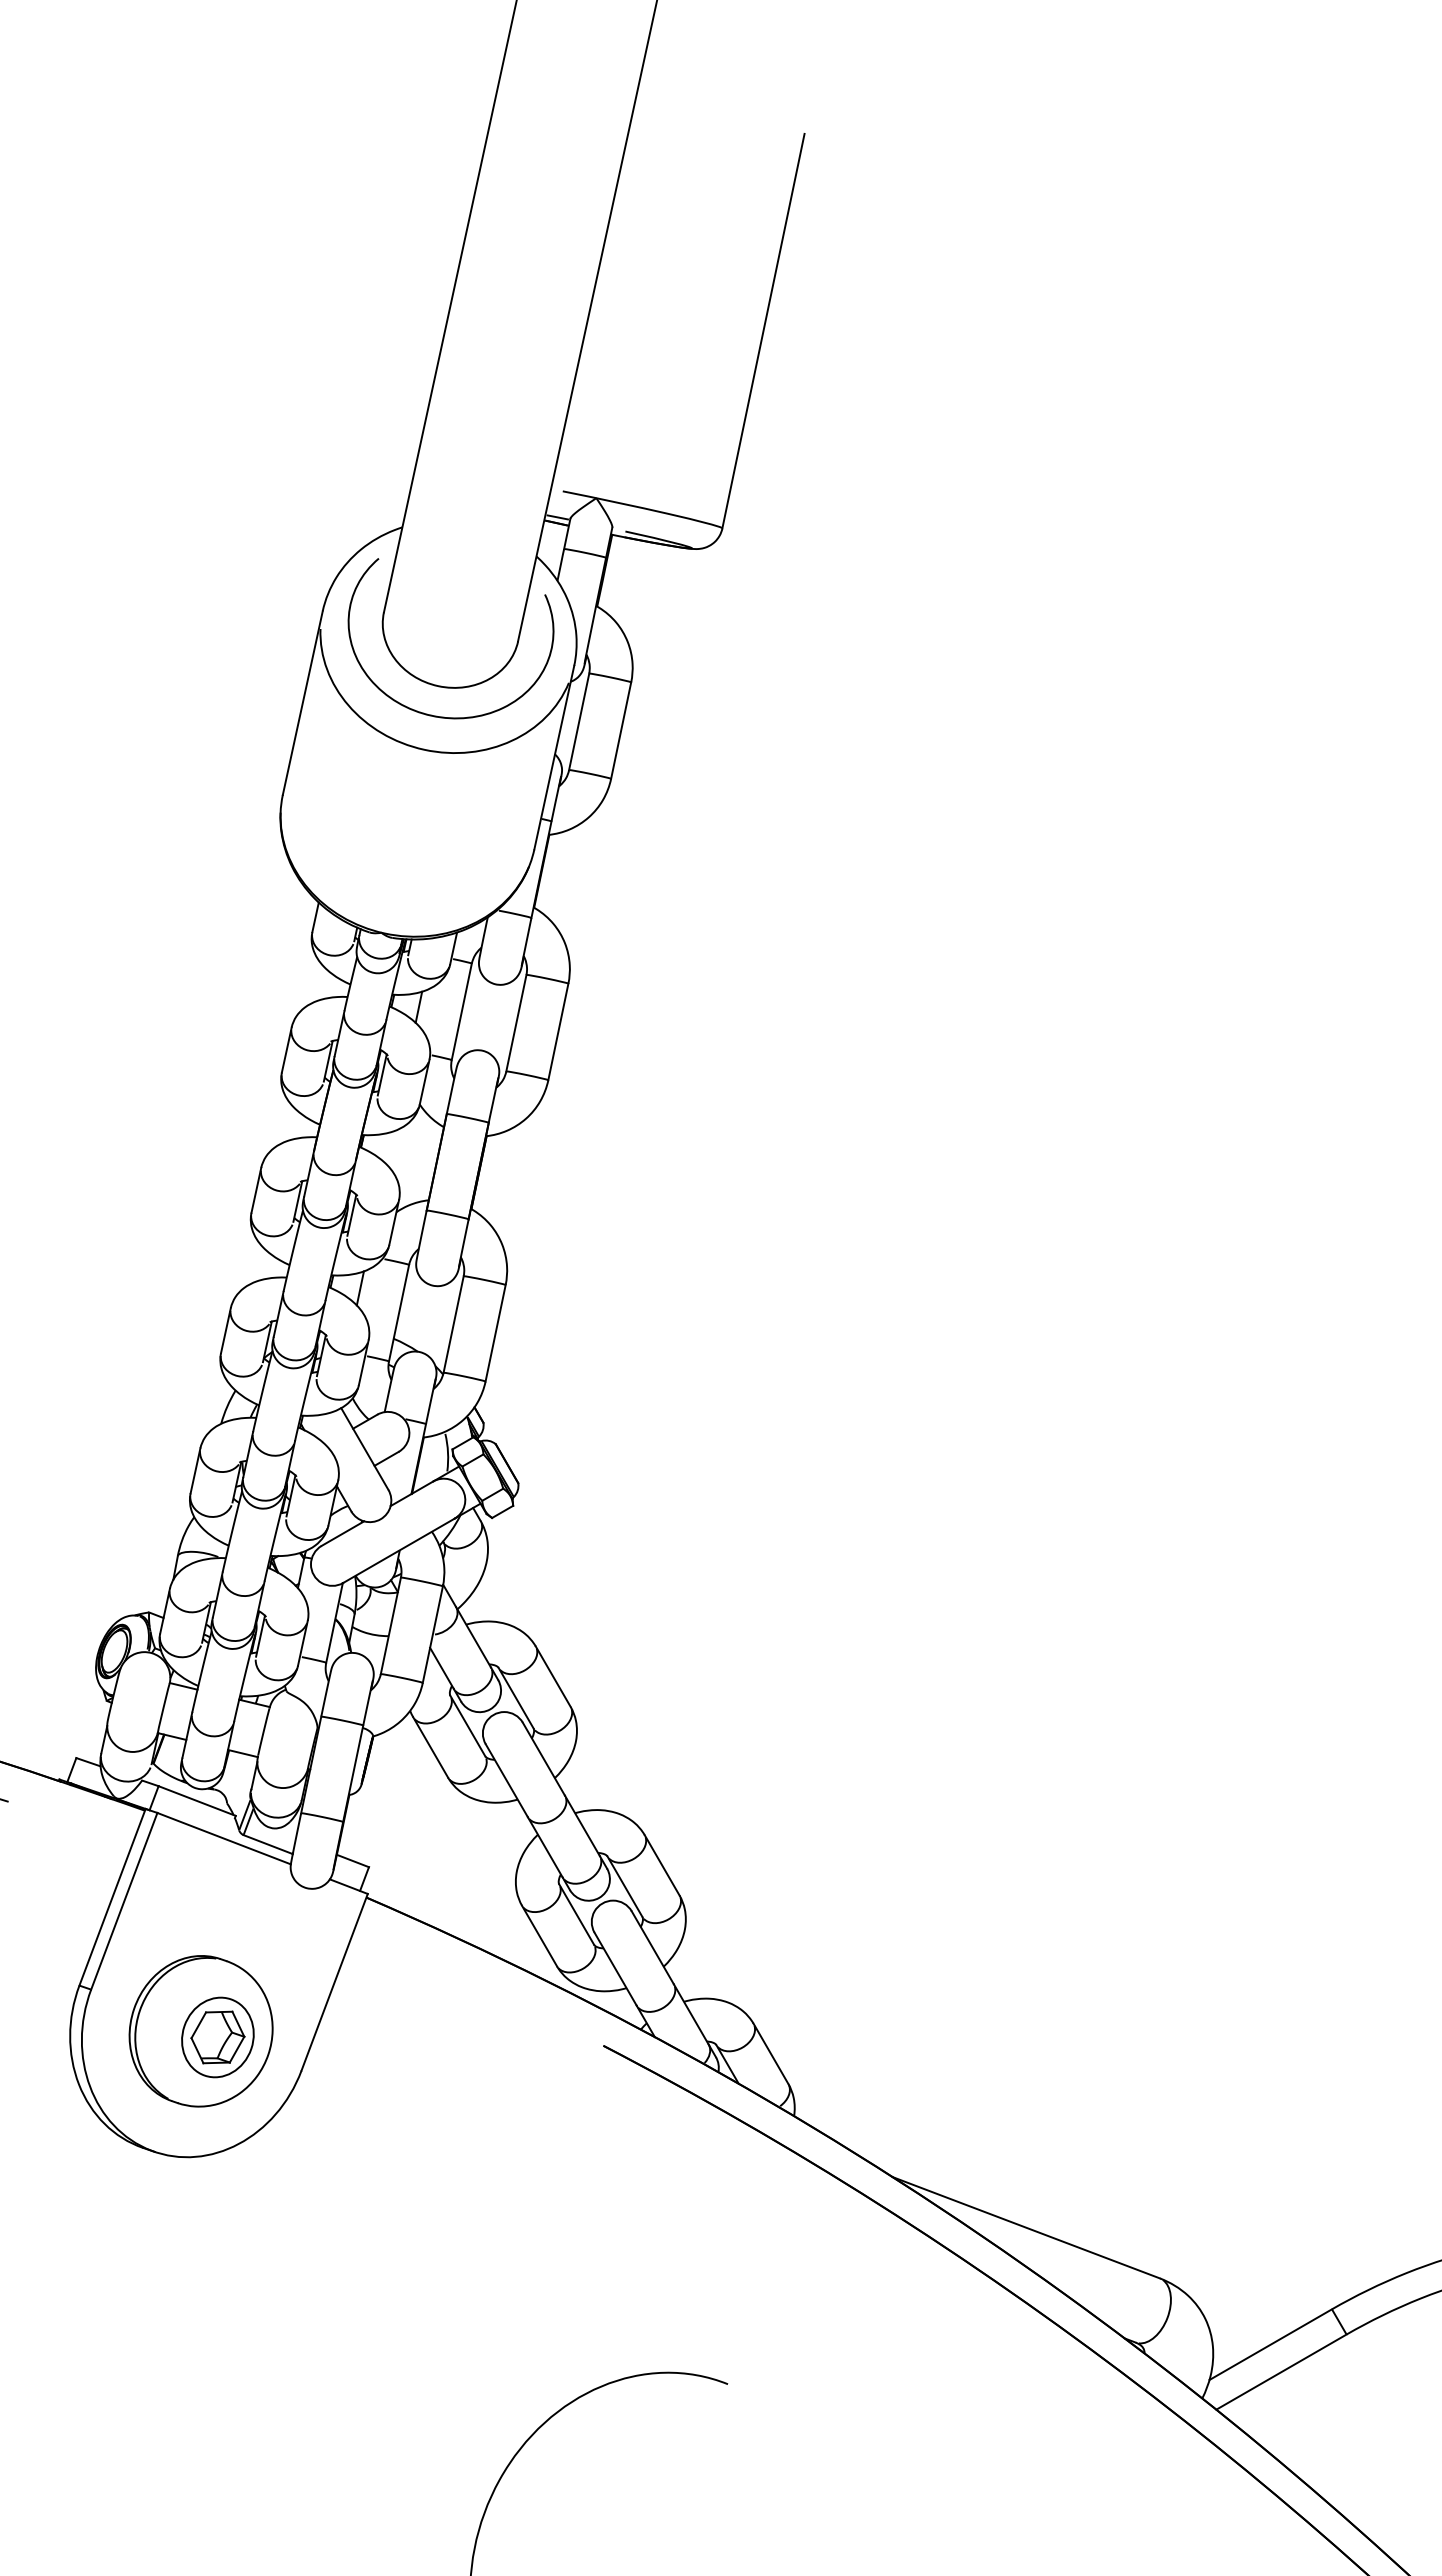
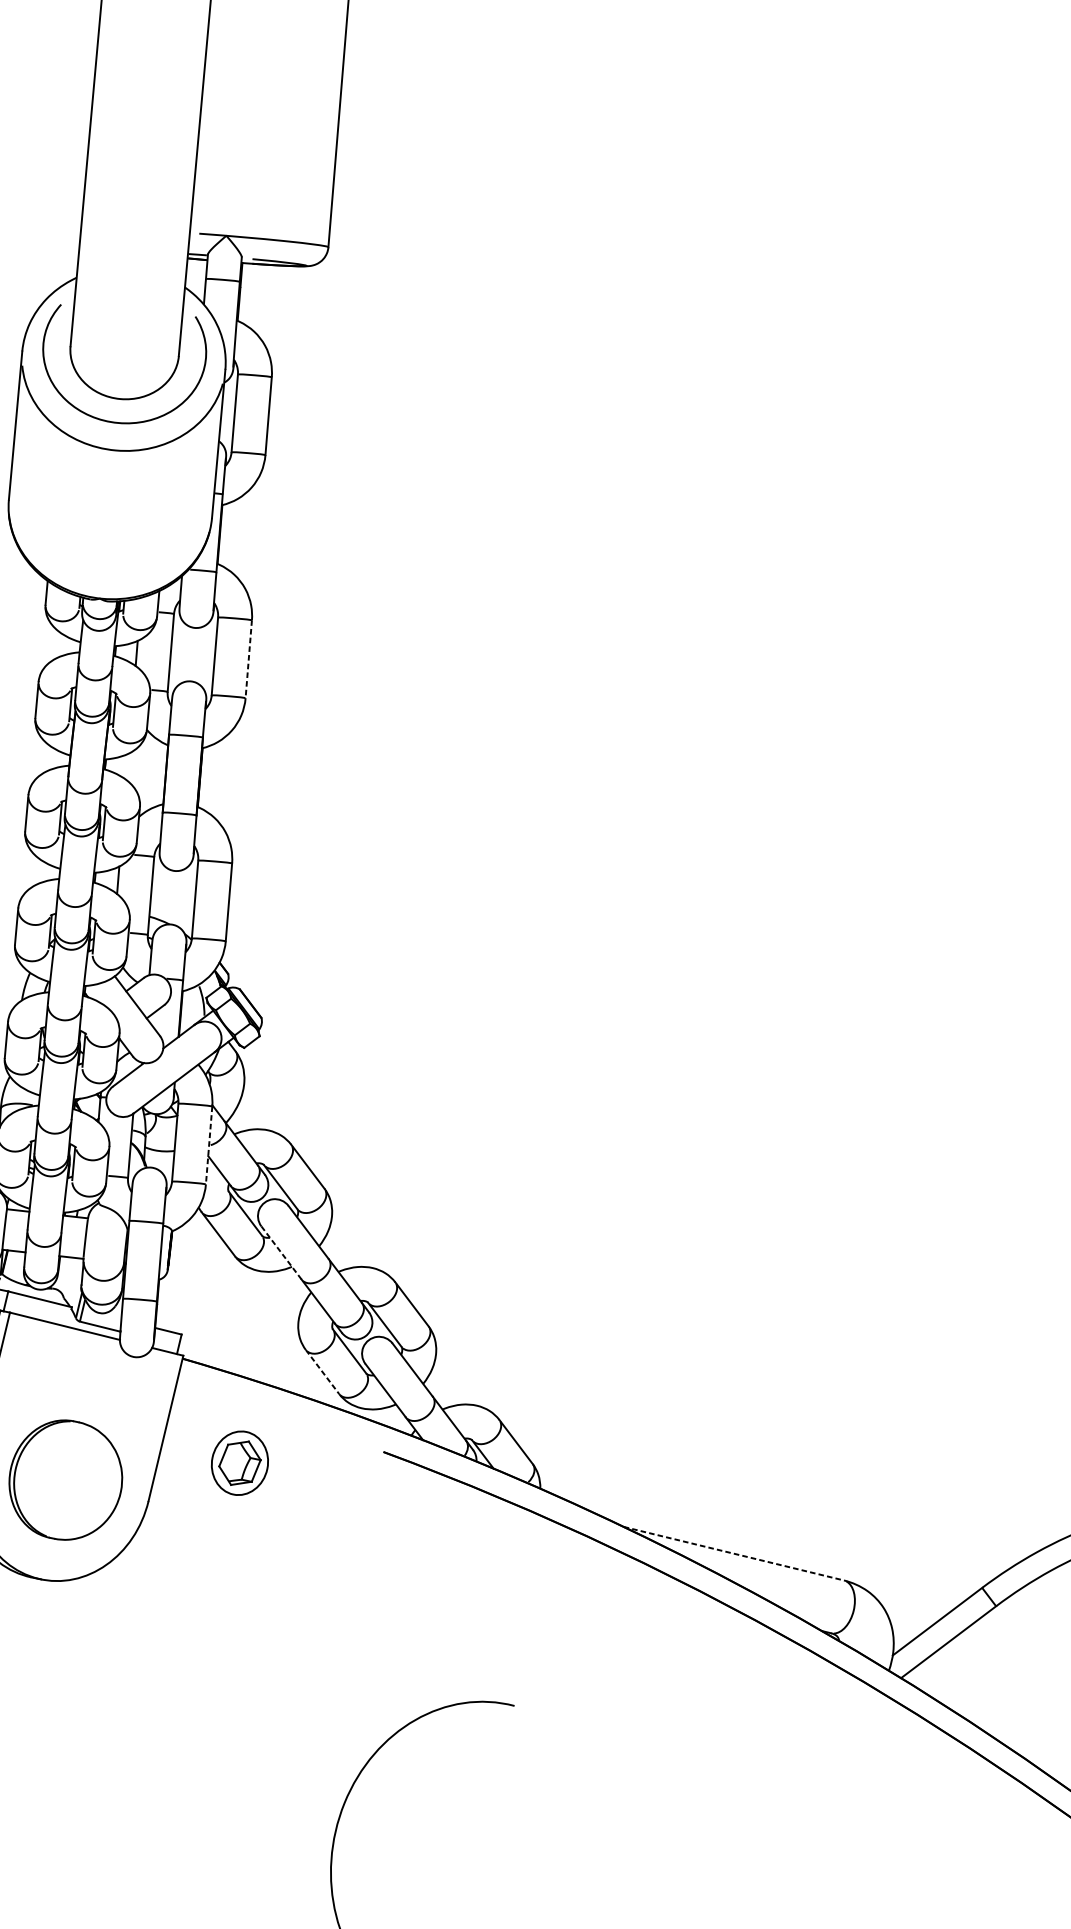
line: (558, 1032) -> (248, 659), solid -> dashed
line: (432, 1635) -> (208, 1146), solid -> dashed
line: (507, 1781) -> (282, 1253), solid -> dashed
line: (539, 1936) -> (322, 1372), solid -> dashed
part: (217, 2037) -> (239, 1463), moved
line: (1026, 2227) -> (733, 1553), solid -> dashed

